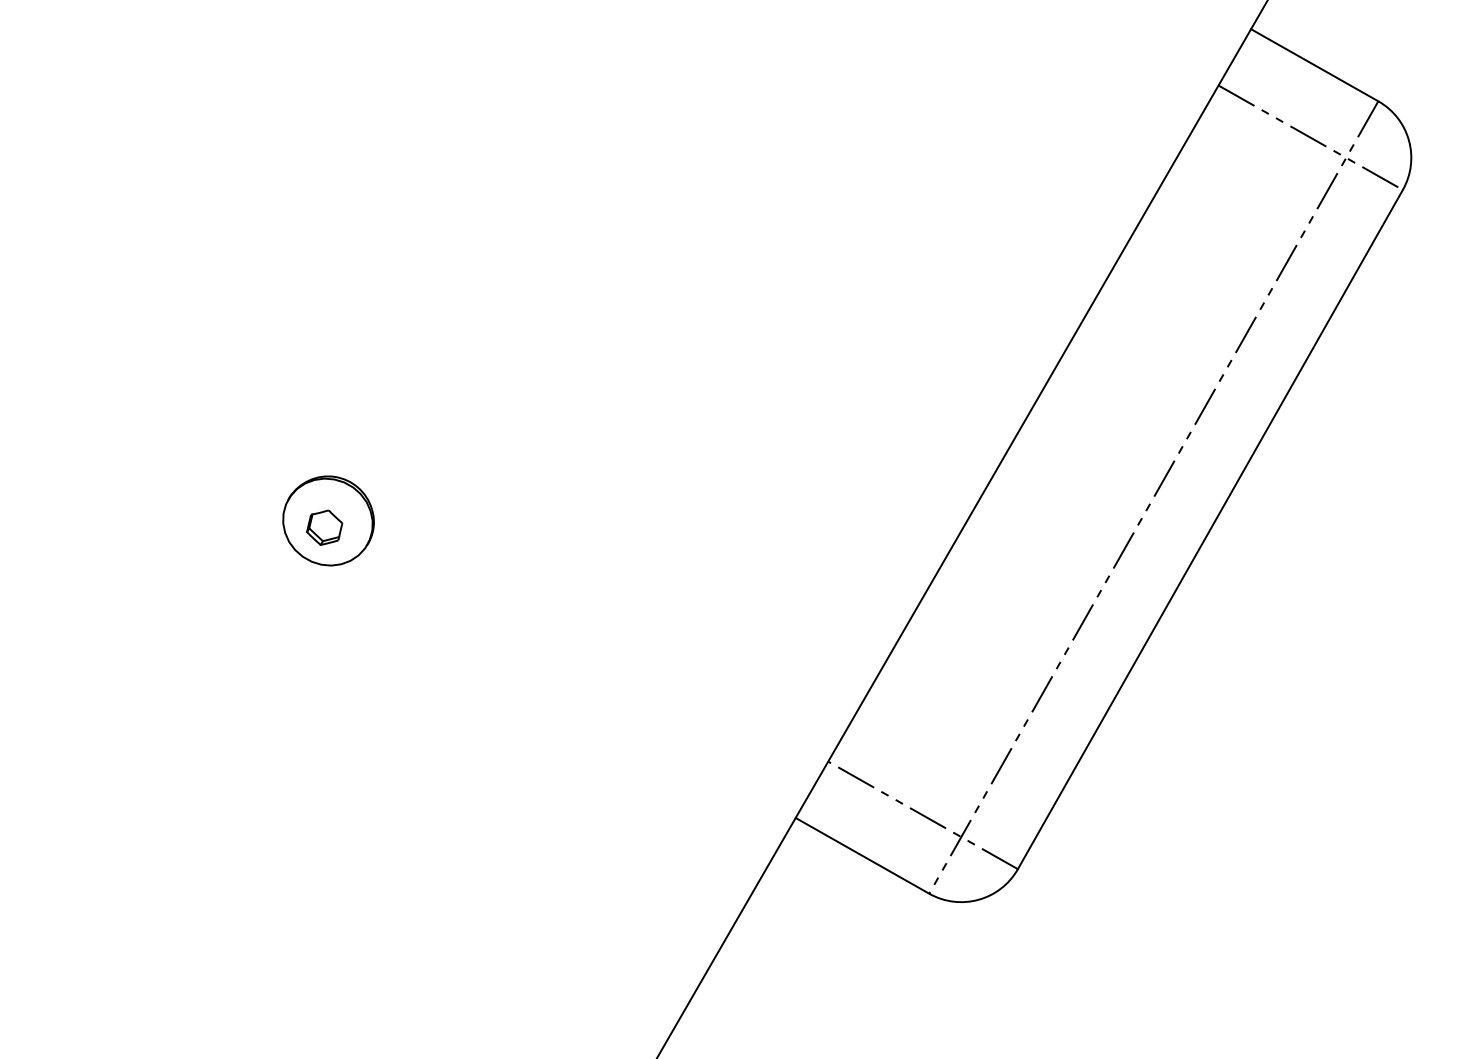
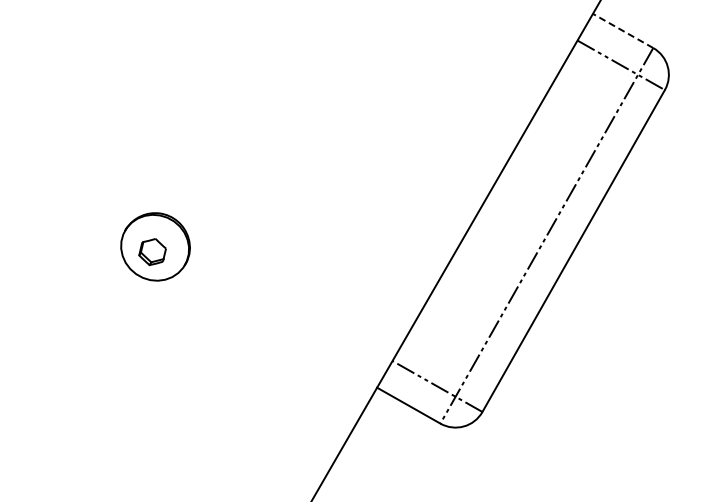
line: (1315, 64) -> (623, 30), solid -> dashed
part: (328, 520) -> (155, 246), size x1.6

